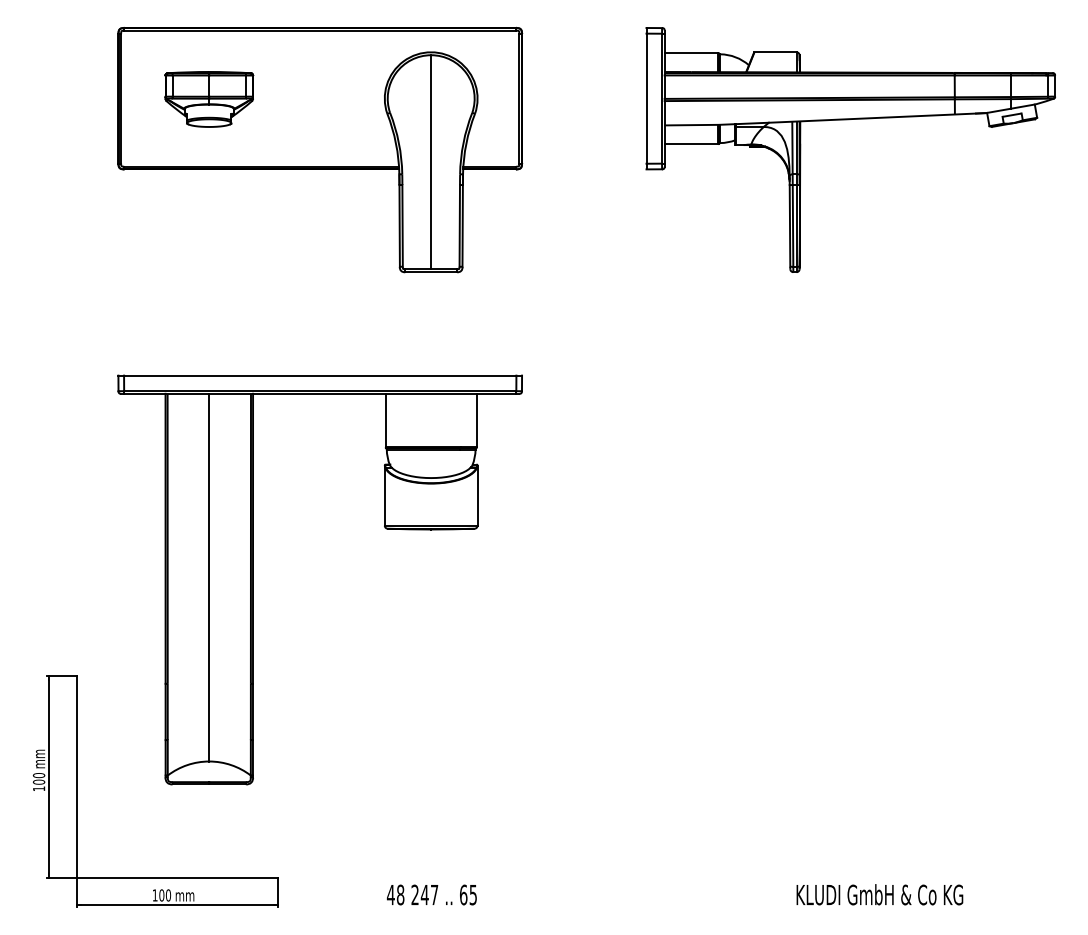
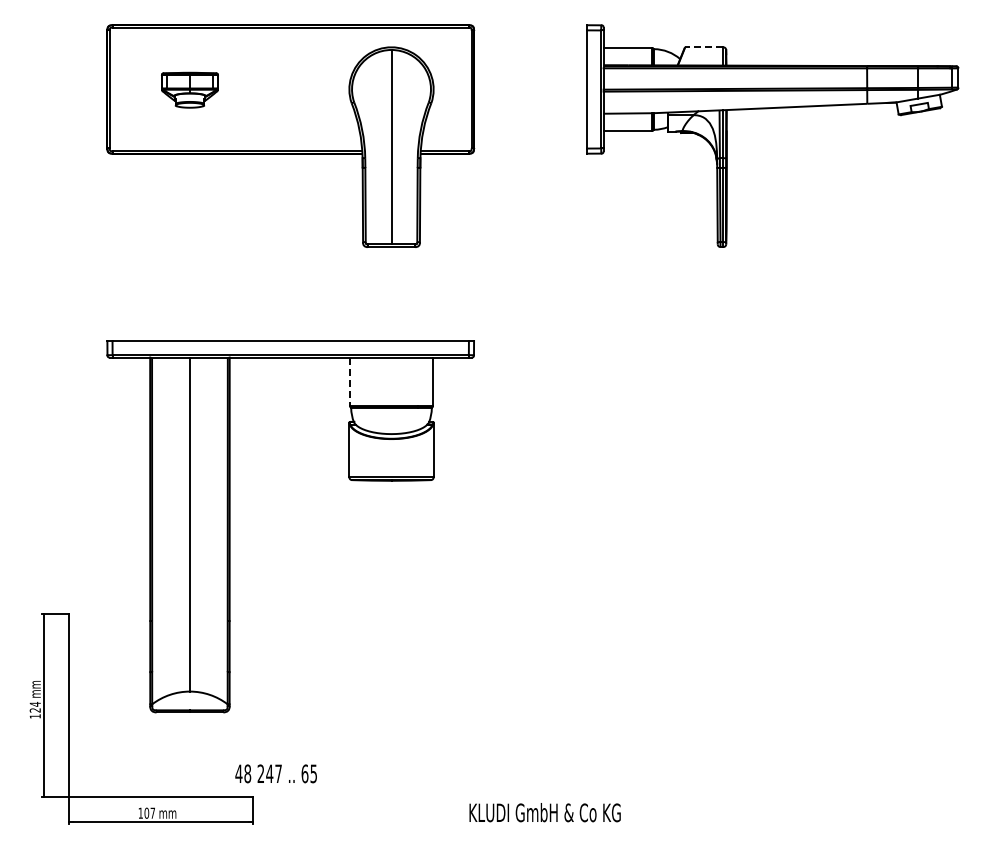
line: (774, 52) -> (703, 47), solid -> dashed
part: (208, 99) -> (189, 90), size x0.7
line: (386, 421) -> (350, 382), solid -> dashed
text: (38, 777) -> (34, 706), 100 -> 124
text: (168, 894) -> (152, 812), 100 -> 107
text: (431, 894) -> (275, 773), moved
text: (879, 894) -> (544, 812), moved

